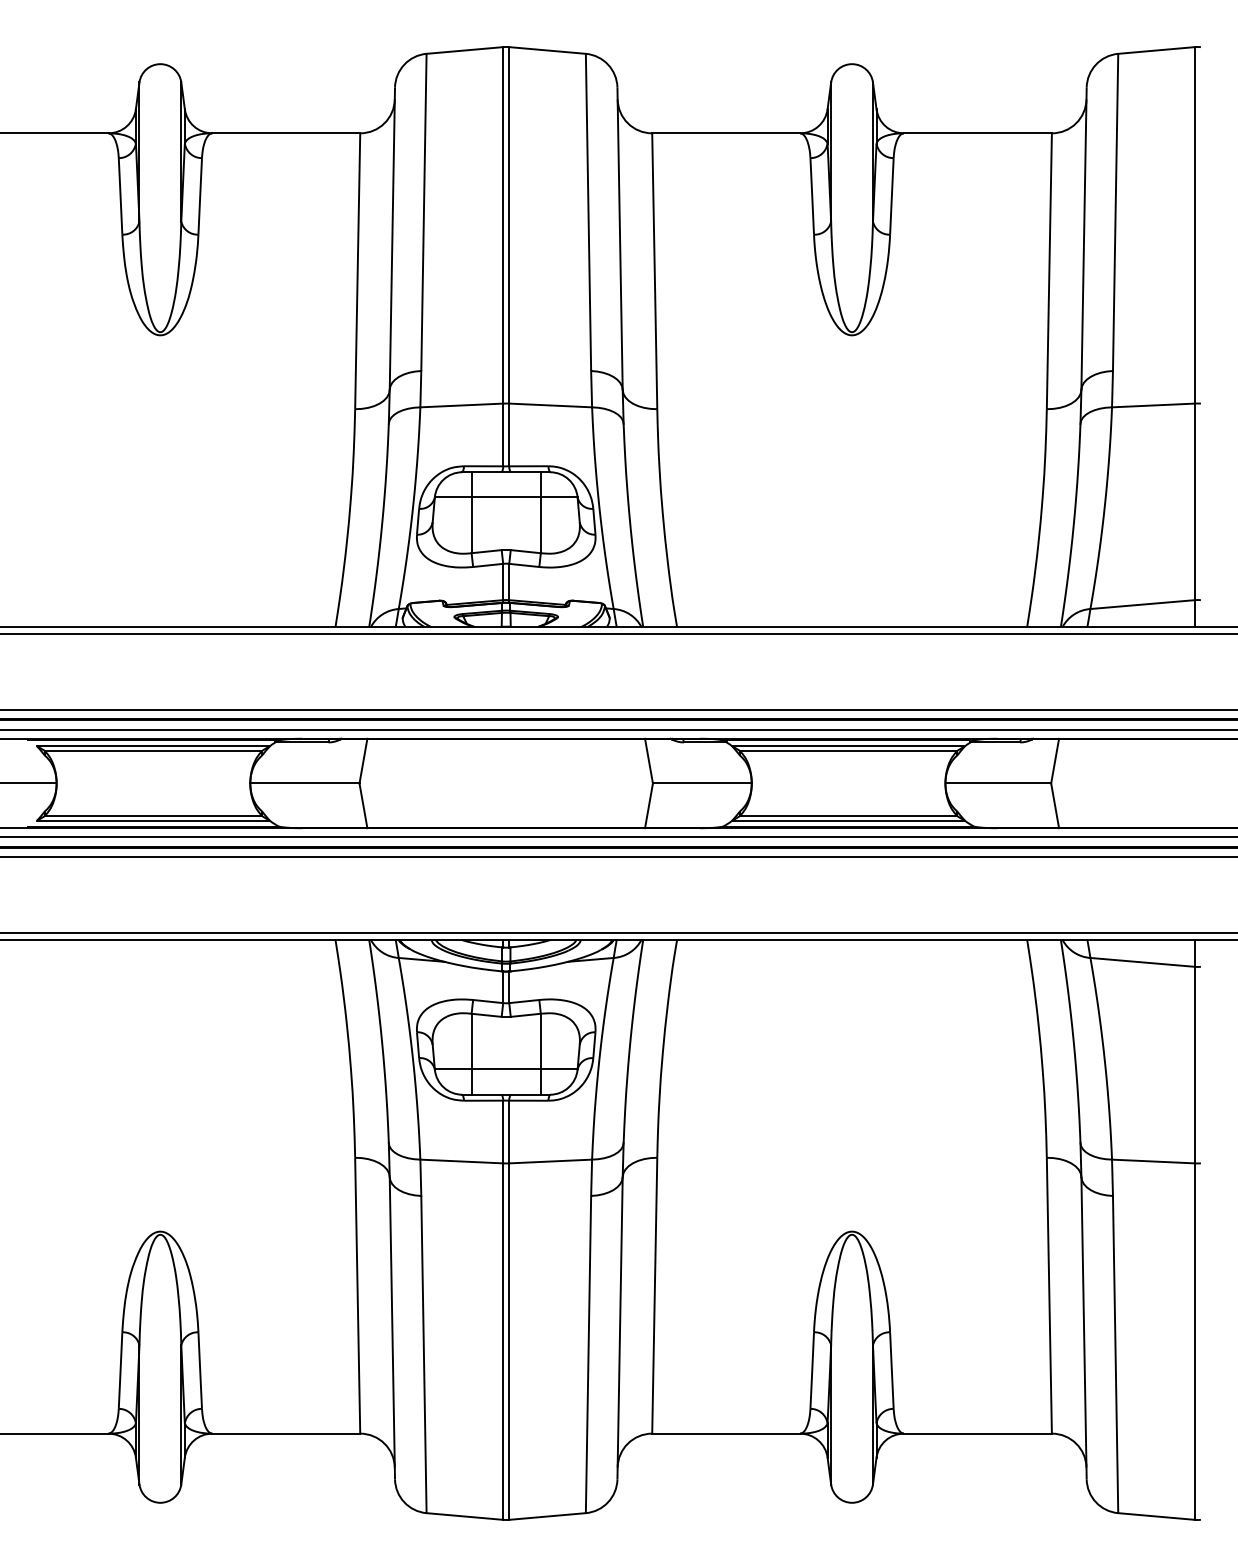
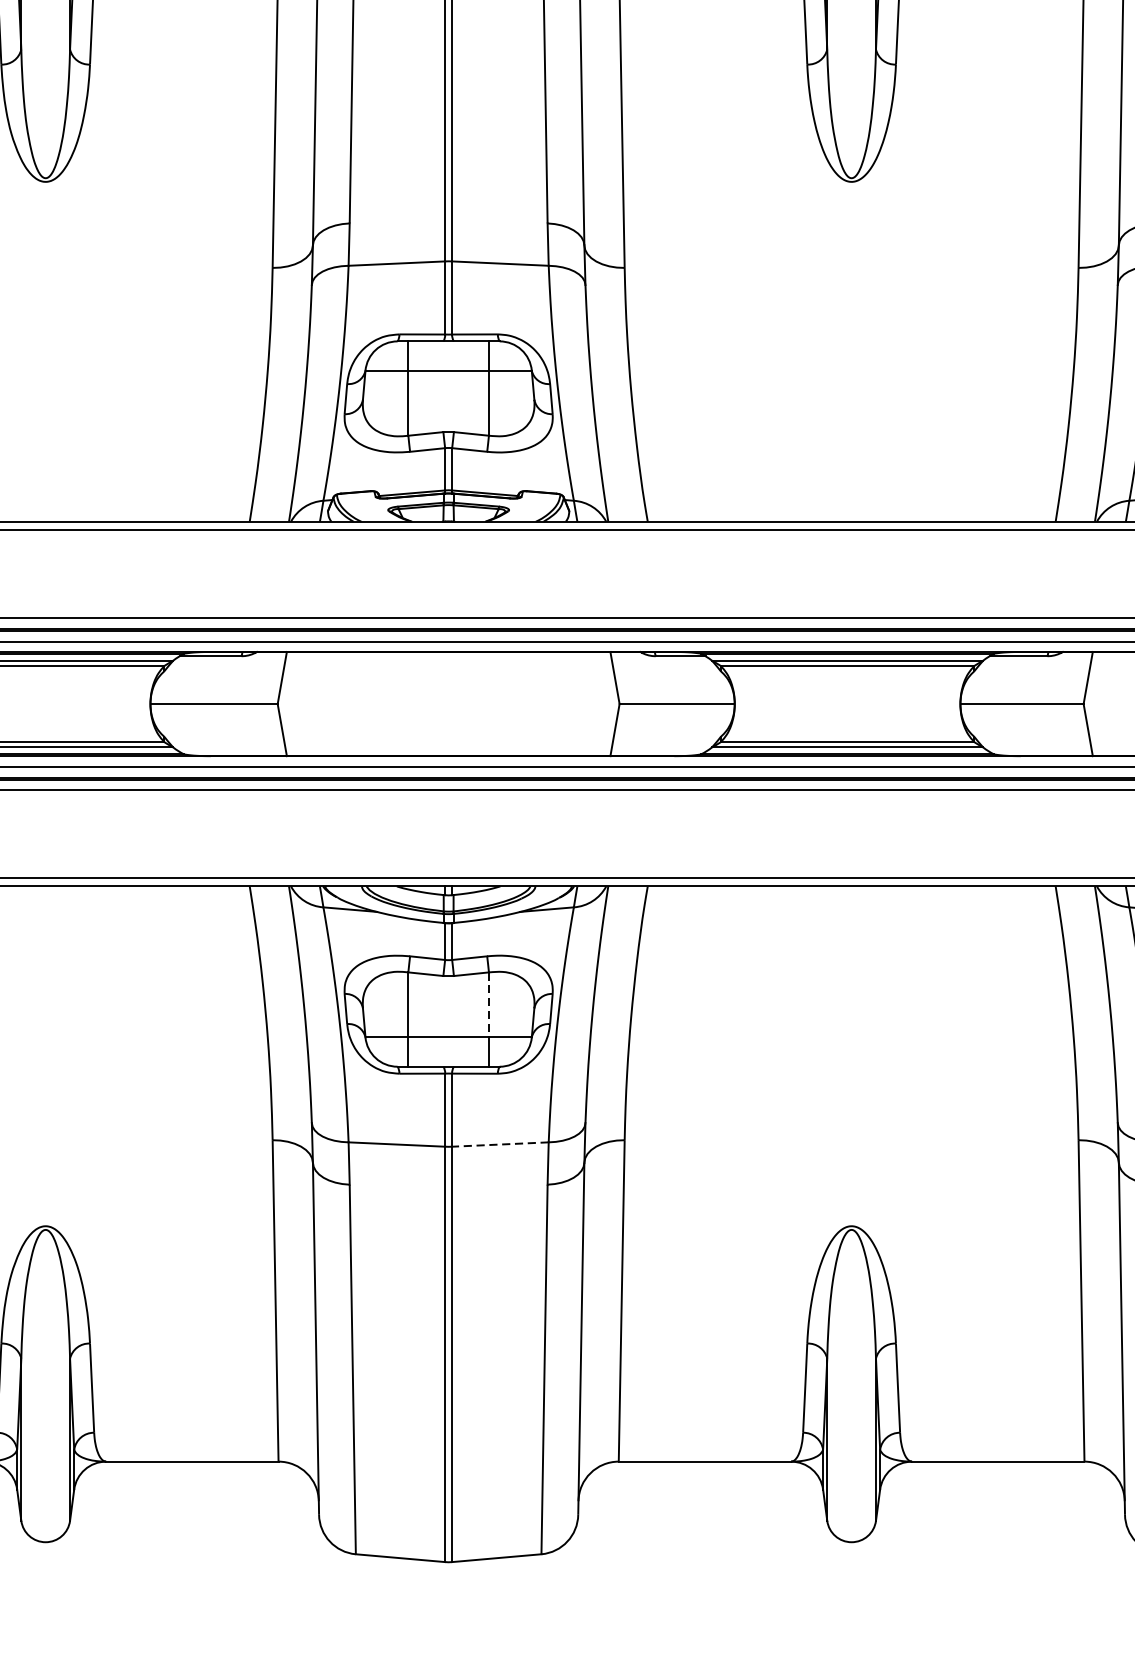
line: (540, 1041) -> (488, 1004), solid -> dashed
line: (550, 1161) -> (500, 1144), solid -> dashed

